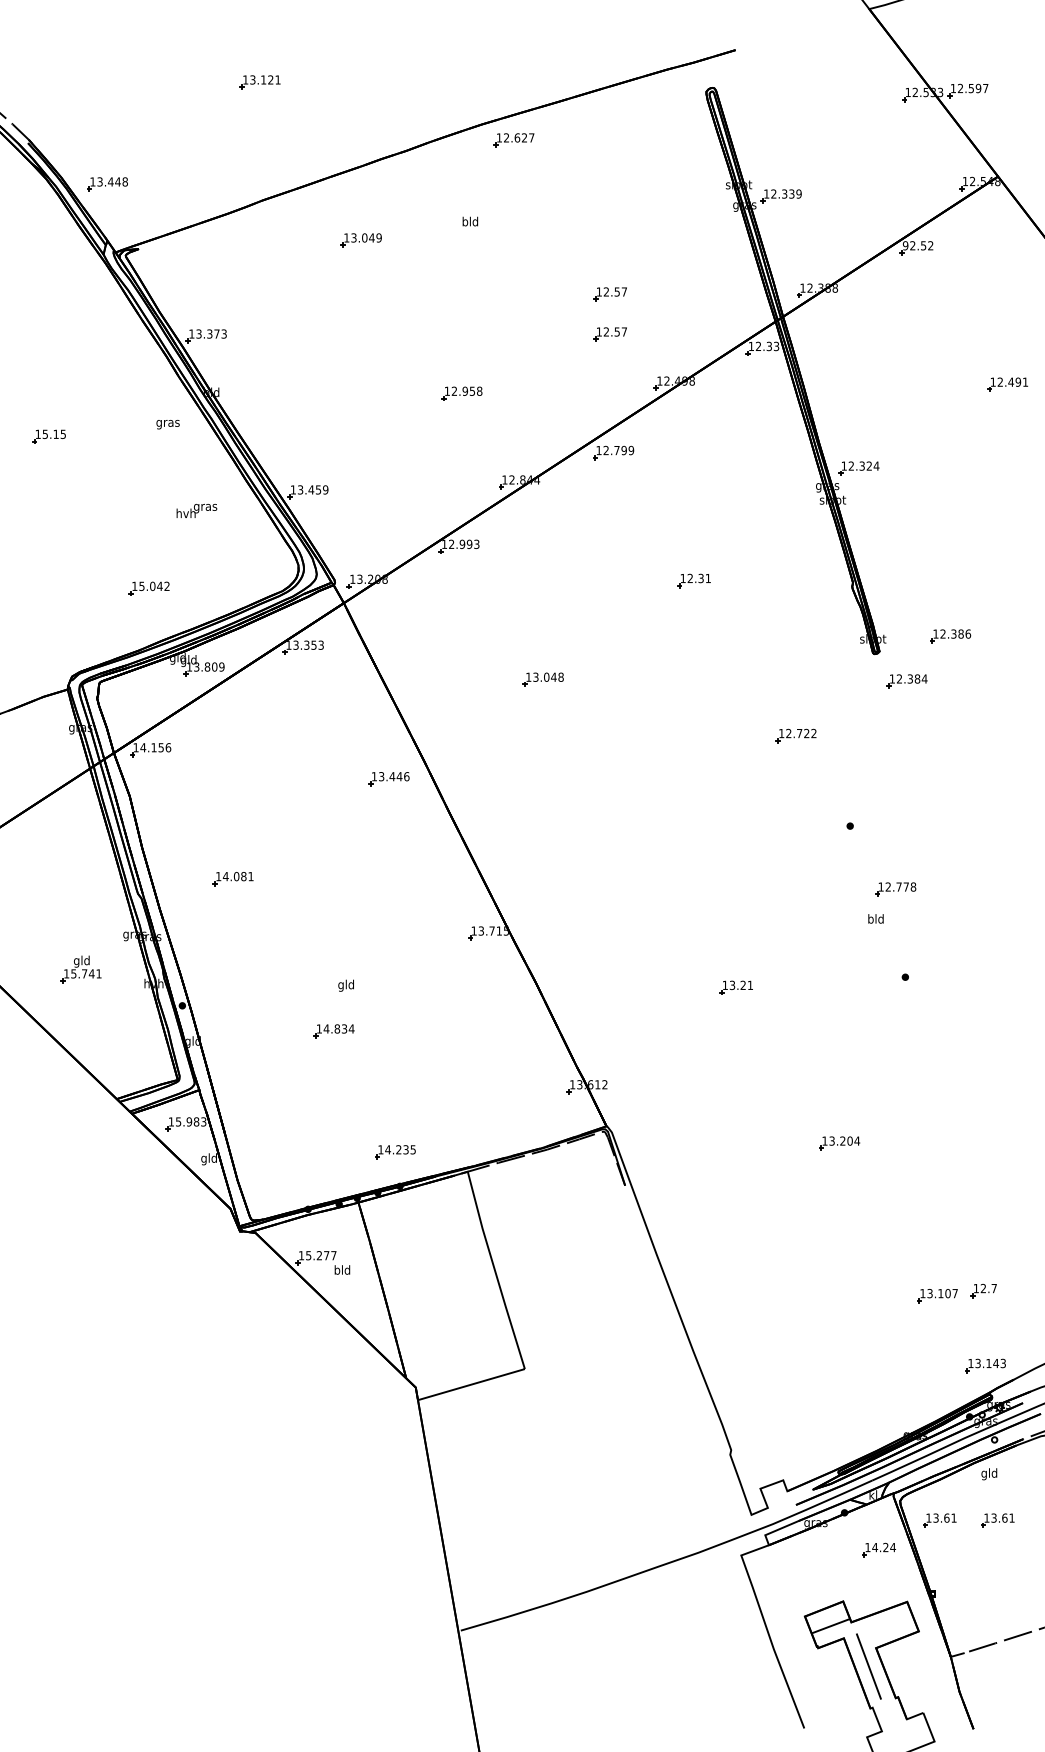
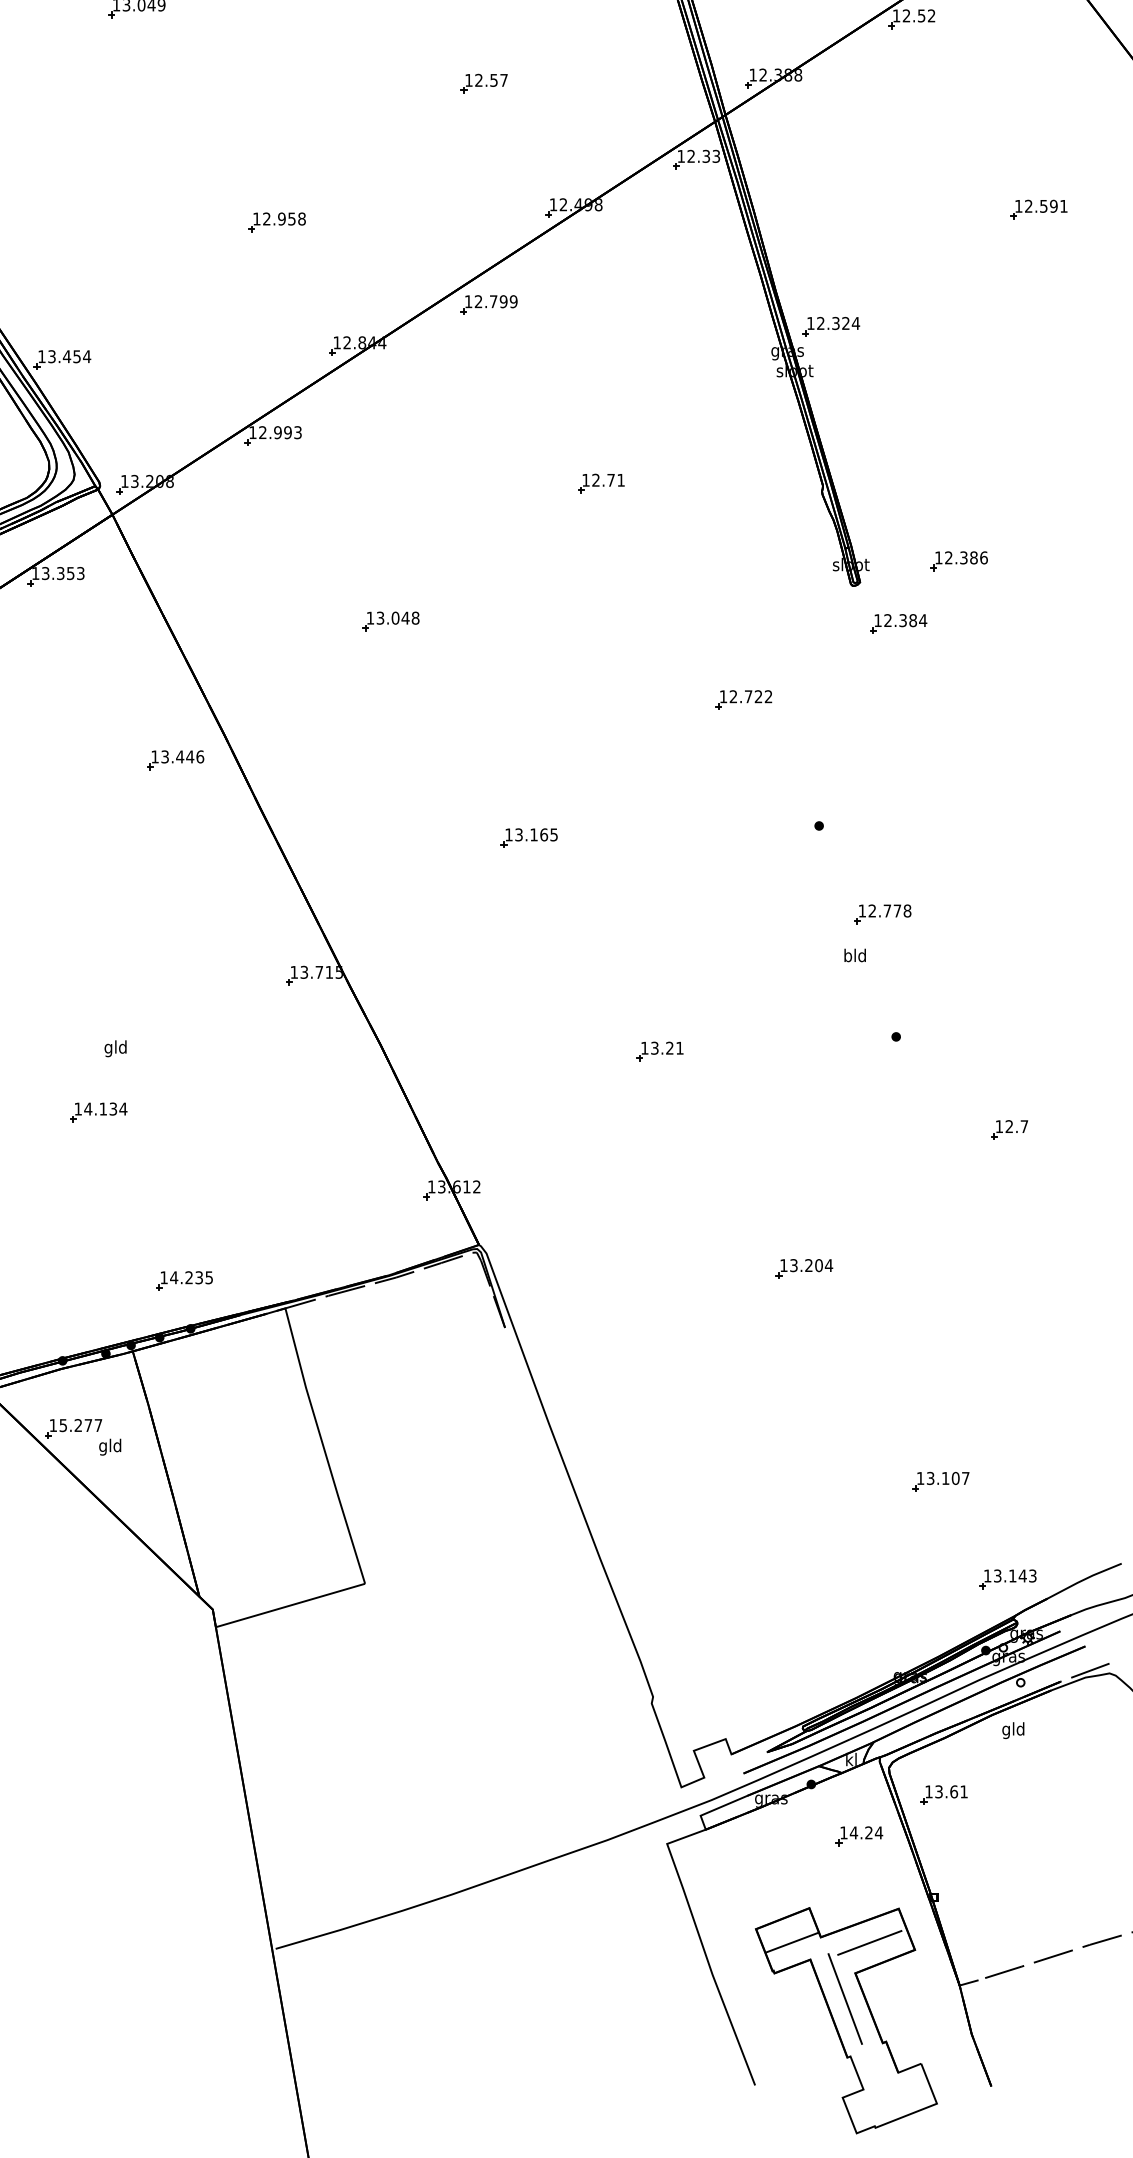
text: (905, 245) -> (896, 15), 92.52 -> 12.52
part: (609, 334) -> (483, 139), removed
text: (1011, 381) -> (1044, 205), 12.491 -> 12.591
text: (325, 489) -> (86, 356), 13.459 -> 13.454
text: (700, 578) -> (610, 480), 12.31 -> 12.71
part: (642, 834) -> (529, 837), added
text: (337, 1028) -> (103, 1108), 14.834 -> 14.134
text: (337, 1271) -> (103, 1447), bld -> gld
part: (983, 1291) -> (1009, 1130), moved
part: (997, 1520) -> (1024, 1795), removed
line: (886, 1625) -> (869, 1941), added

